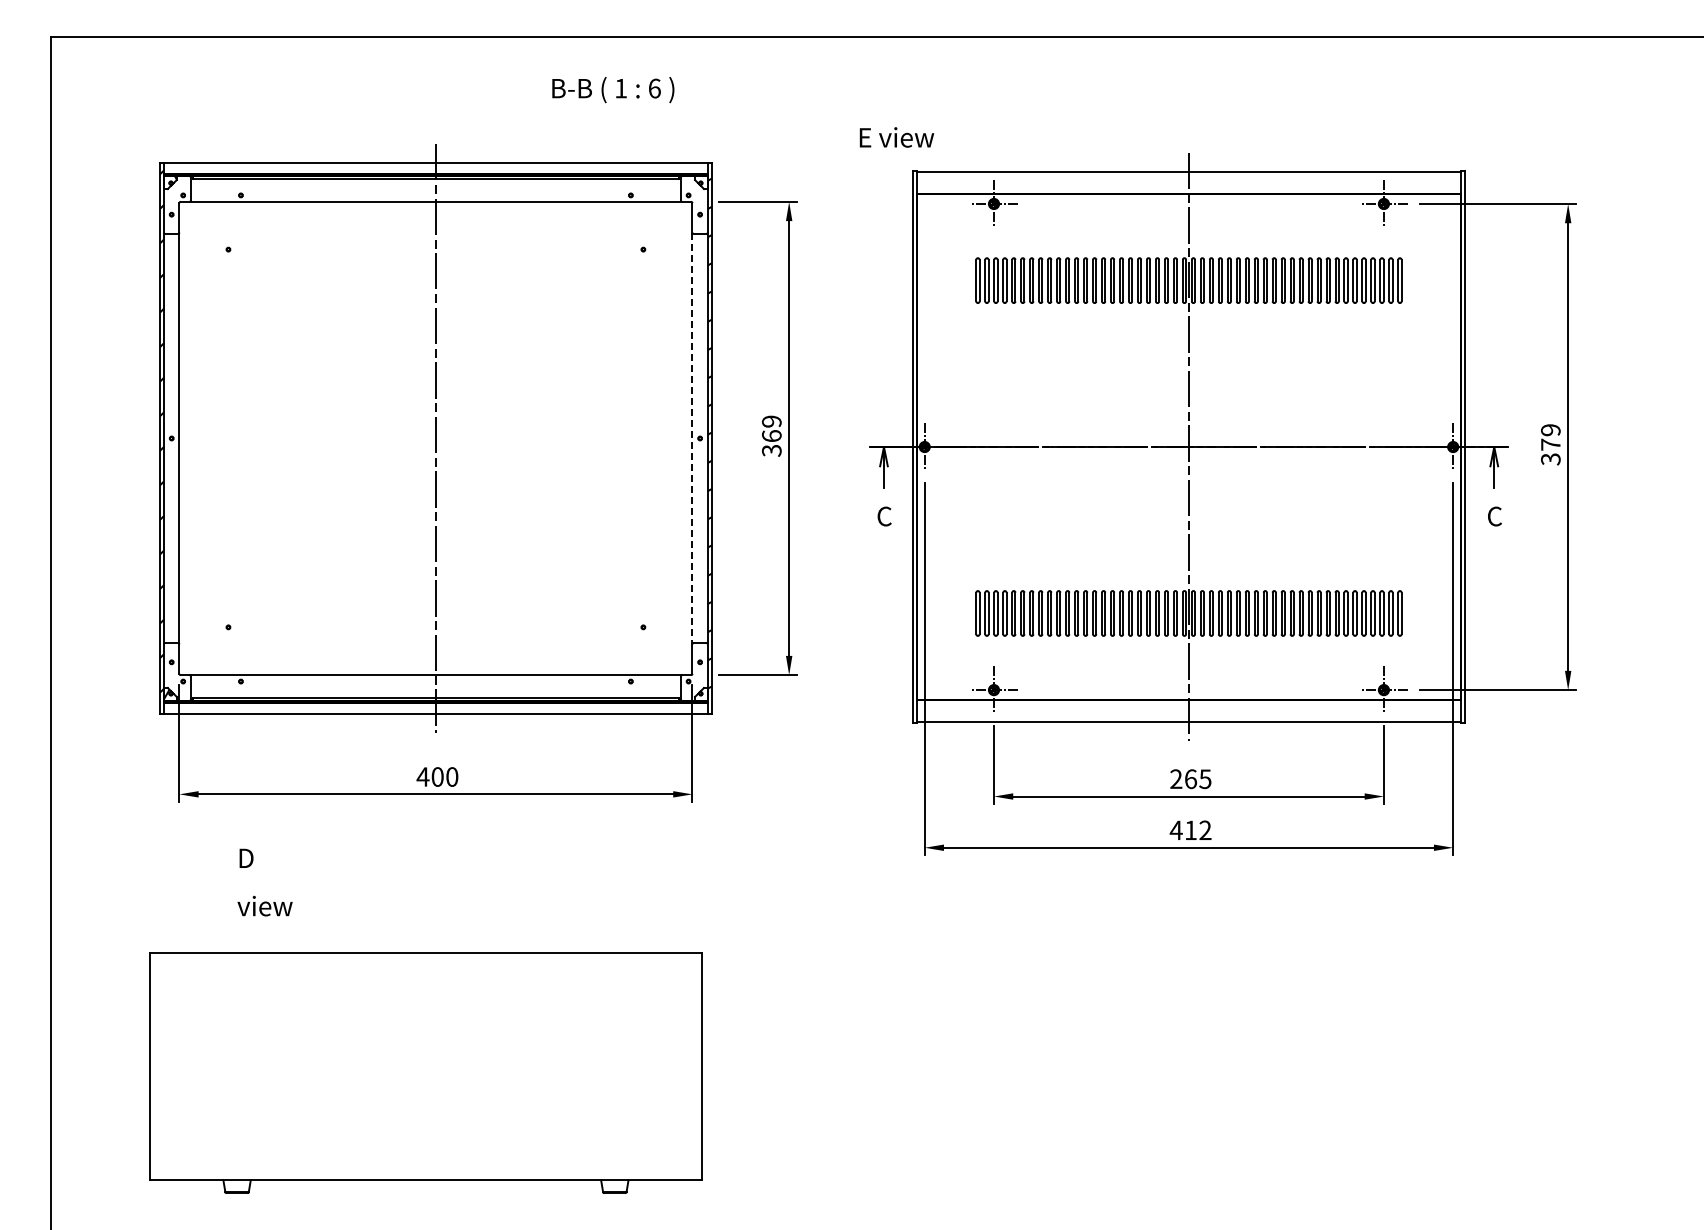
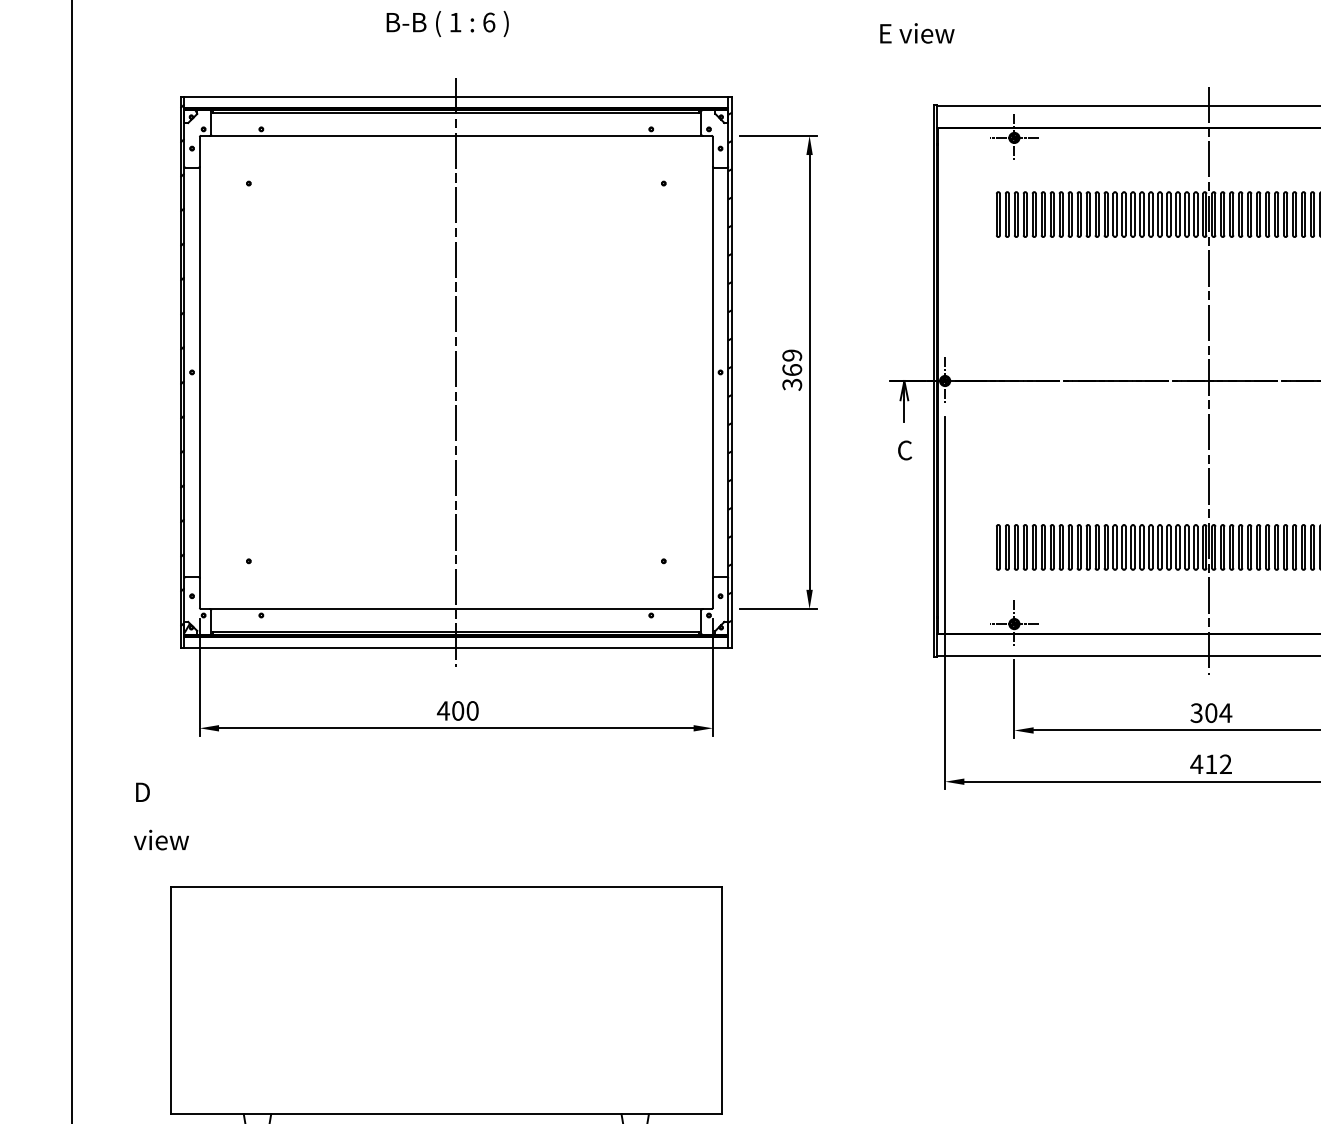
text: (613, 90) -> (447, 24), moved
text: (896, 137) -> (916, 33), moved
line: (692, 438) -> (712, 372), dashed -> solid
text: (1190, 779) -> (1210, 713), 265 -> 304
text: (264, 882) -> (160, 816), moved

